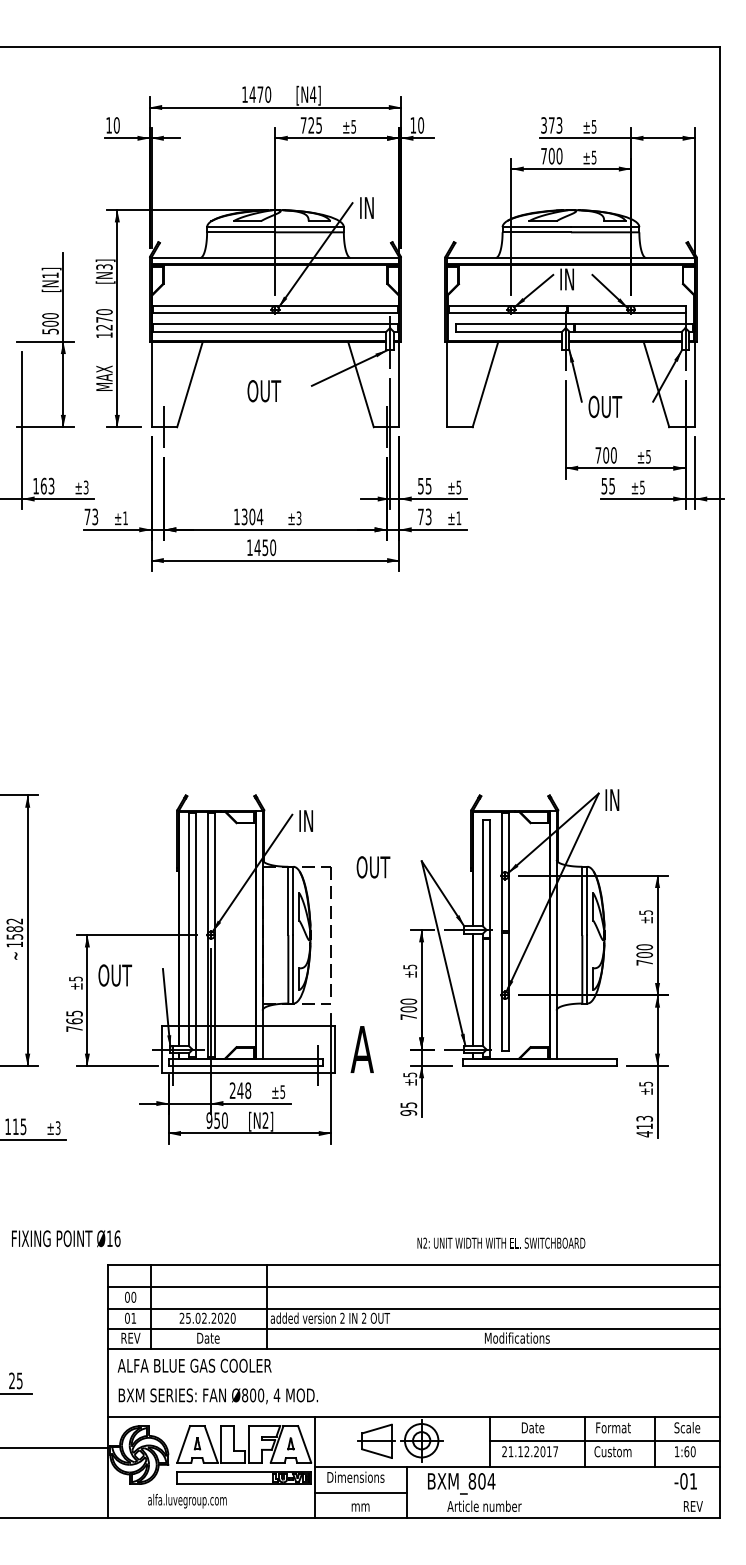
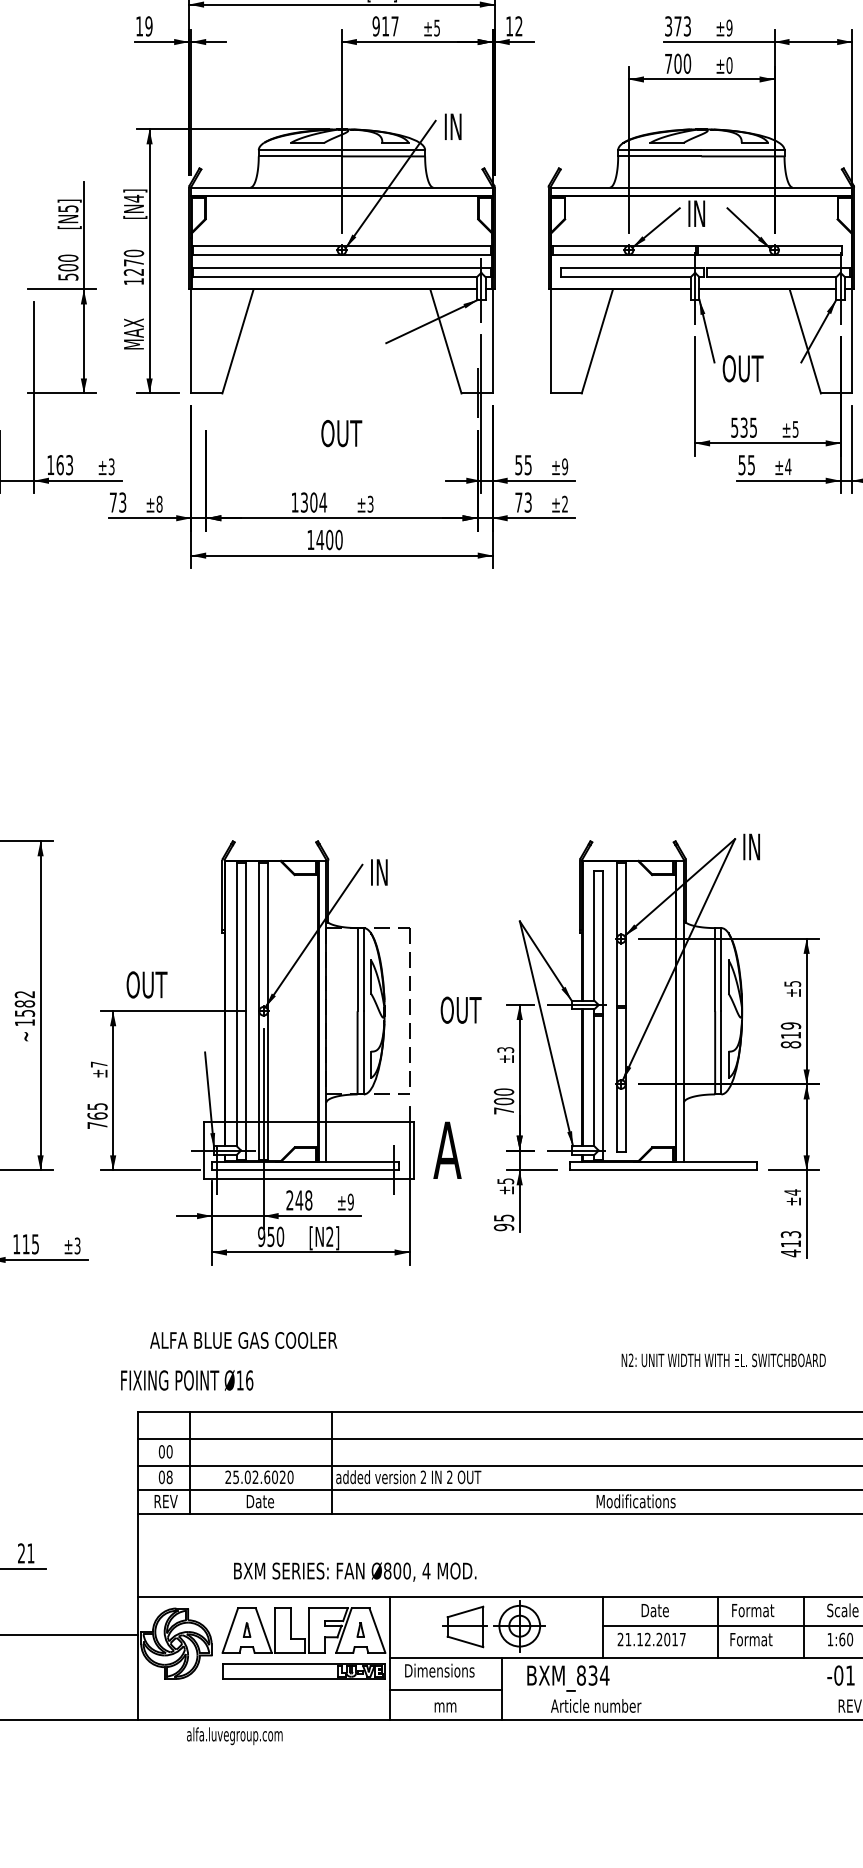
text: (116, 125) -> (148, 26), 10 -> 19
text: (310, 125) -> (384, 26), 725 -> 917
text: (421, 125) -> (519, 26), 10 -> 12
text: (593, 126) -> (728, 27), ±5 -> ±9
text: (593, 157) -> (728, 65), ±5 -> ±0
text: (104, 267) -> (133, 199), [N3] -> [N4]
text: (50, 275) -> (68, 208), [N1] -> [N5]
text: (264, 391) -> (341, 433), moved
line: (164, 426) -> (206, 392), removed
text: (605, 455) -> (743, 427), 700 -> 535
text: (458, 487) -> (564, 466), ±5 -> ±9
text: (642, 487) -> (788, 466), ±5 -> ±4
text: (458, 517) -> (564, 503), ±1 -> ±2
text: (125, 518) -> (159, 504), ±1 -> ±8
text: (265, 547) -> (329, 539), 1450 -> 1400
text: (373, 867) -> (461, 1010), moved
text: (644, 954) -> (790, 1034), 700 -> 819
text: (409, 966) -> (504, 1049), ±5 -> ±3
text: (115, 975) -> (147, 984), moved
text: (75, 978) -> (98, 1063), ±5 -> ±7
text: (646, 1083) -> (793, 1191), ±5 -> ±4
text: (282, 1091) -> (350, 1201), ±5 -> ±9
text: (66, 1238) -> (187, 1380), moved
text: (501, 1242) -> (723, 1359), moved
text: (133, 1317) -> (169, 1476), 01 -> 08
text: (213, 1317) -> (266, 1476), 25.02.2020 -> 25.02.6020
text: (194, 1365) -> (243, 1340), moved
text: (19, 1380) -> (30, 1552), 25 -> 21
text: (217, 1396) -> (354, 1572), moved
text: (612, 1451) -> (751, 1639), Custom -> Format
text: (481, 1481) -> (592, 1675), BXM_804 -> BXM_834
text: (187, 1501) -> (234, 1736), moved

